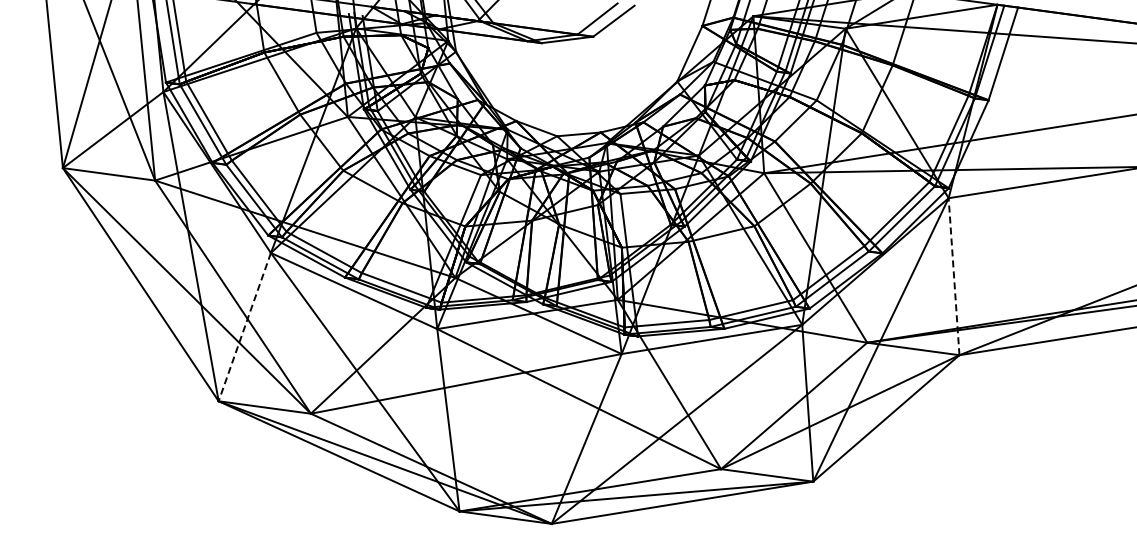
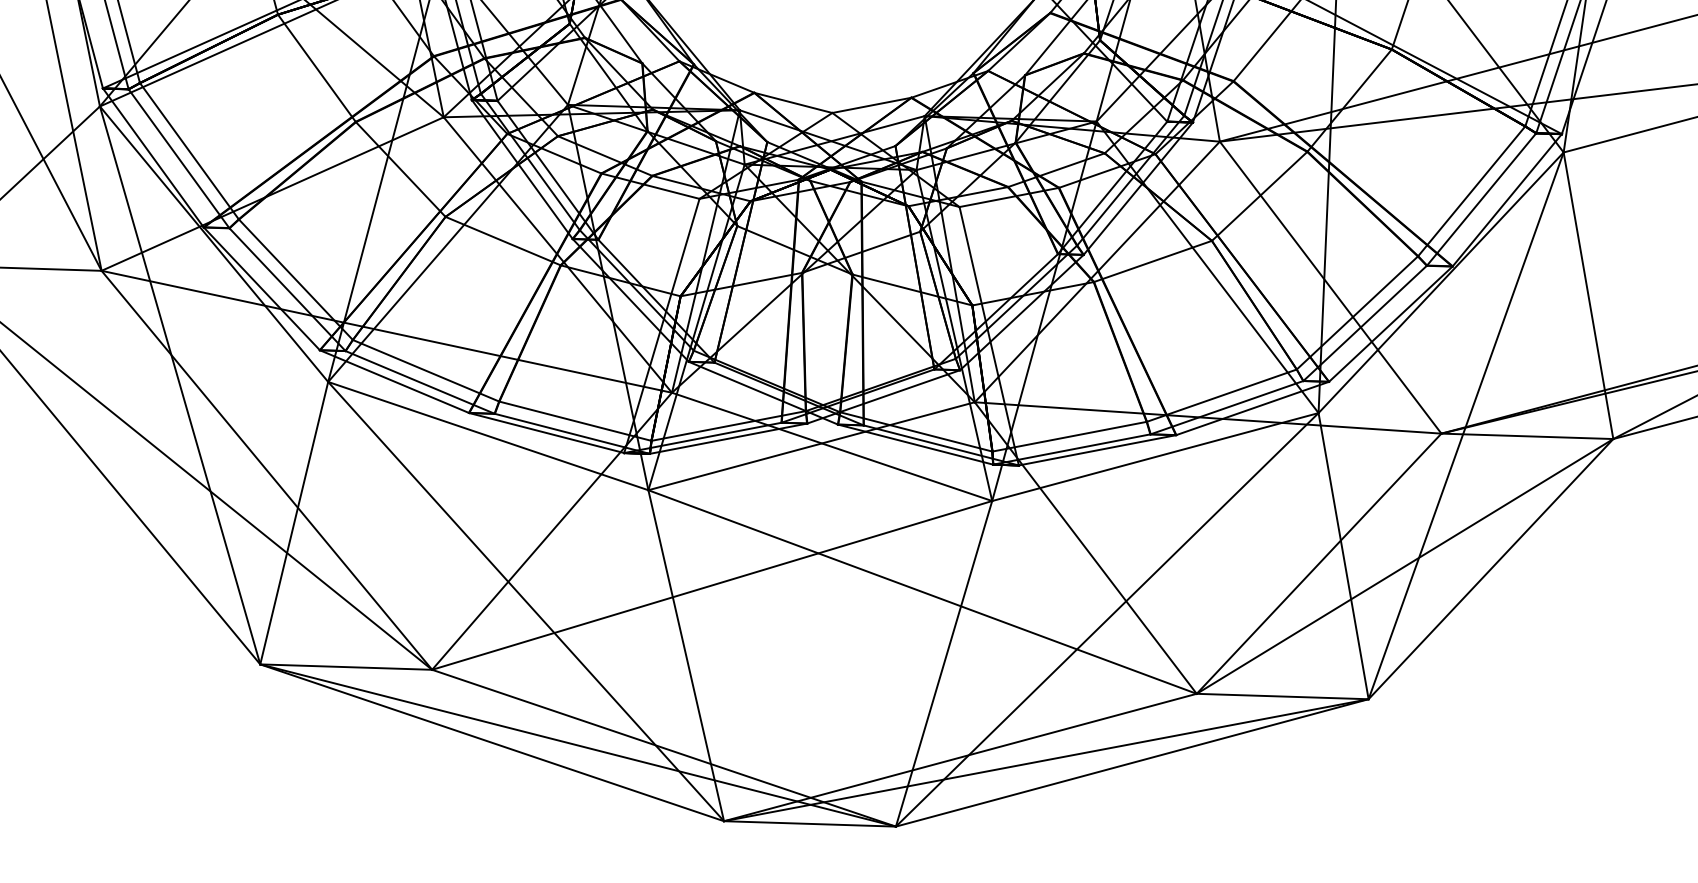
line: (954, 276) -> (1589, 295), dashed -> solid
line: (244, 327) -> (293, 523), dashed -> solid

